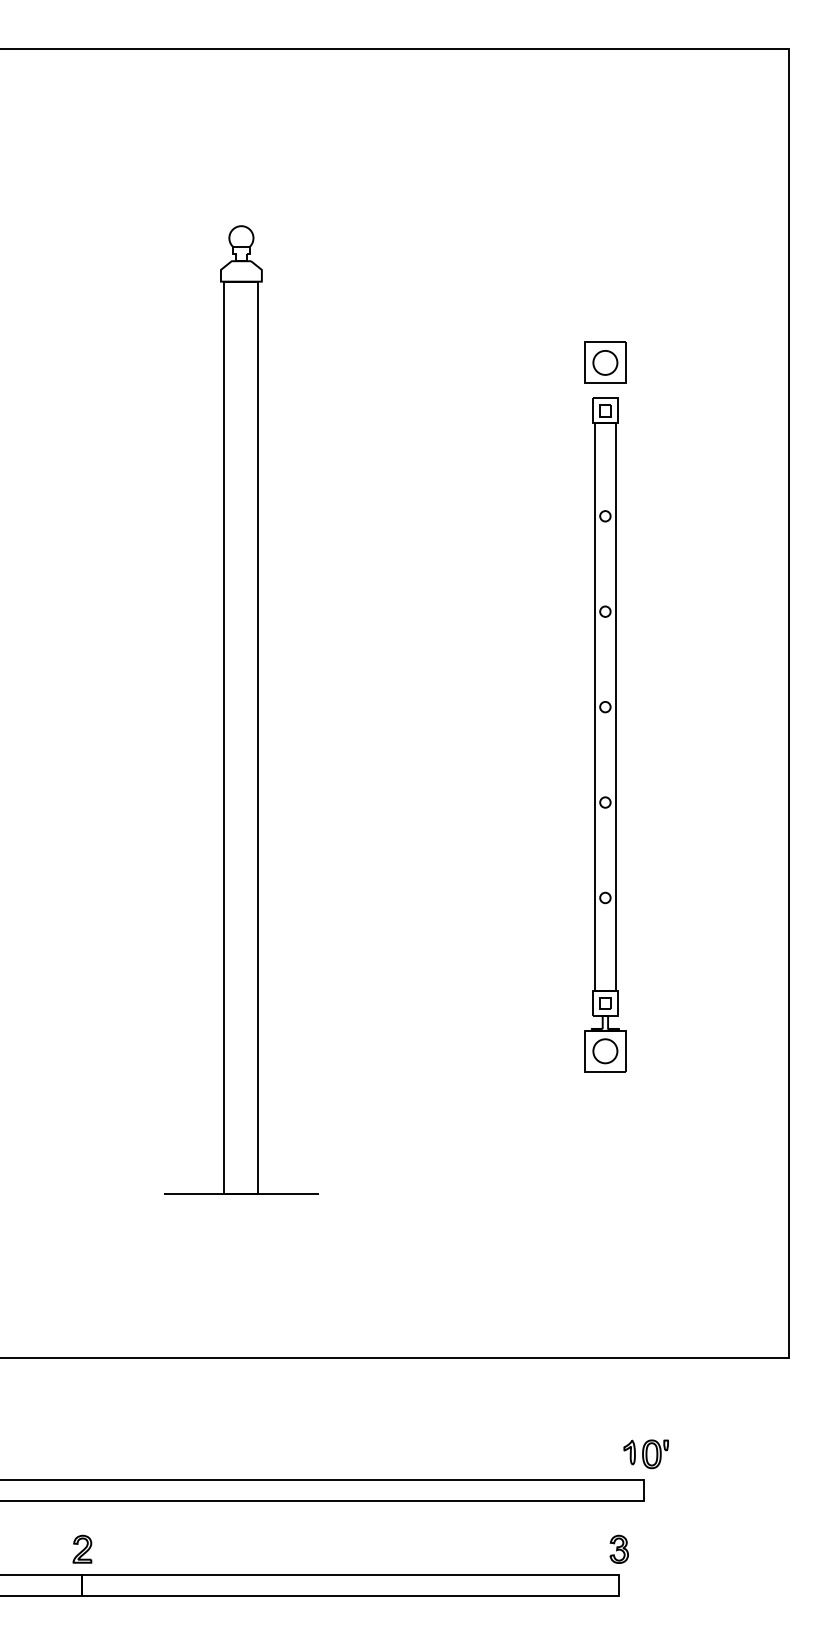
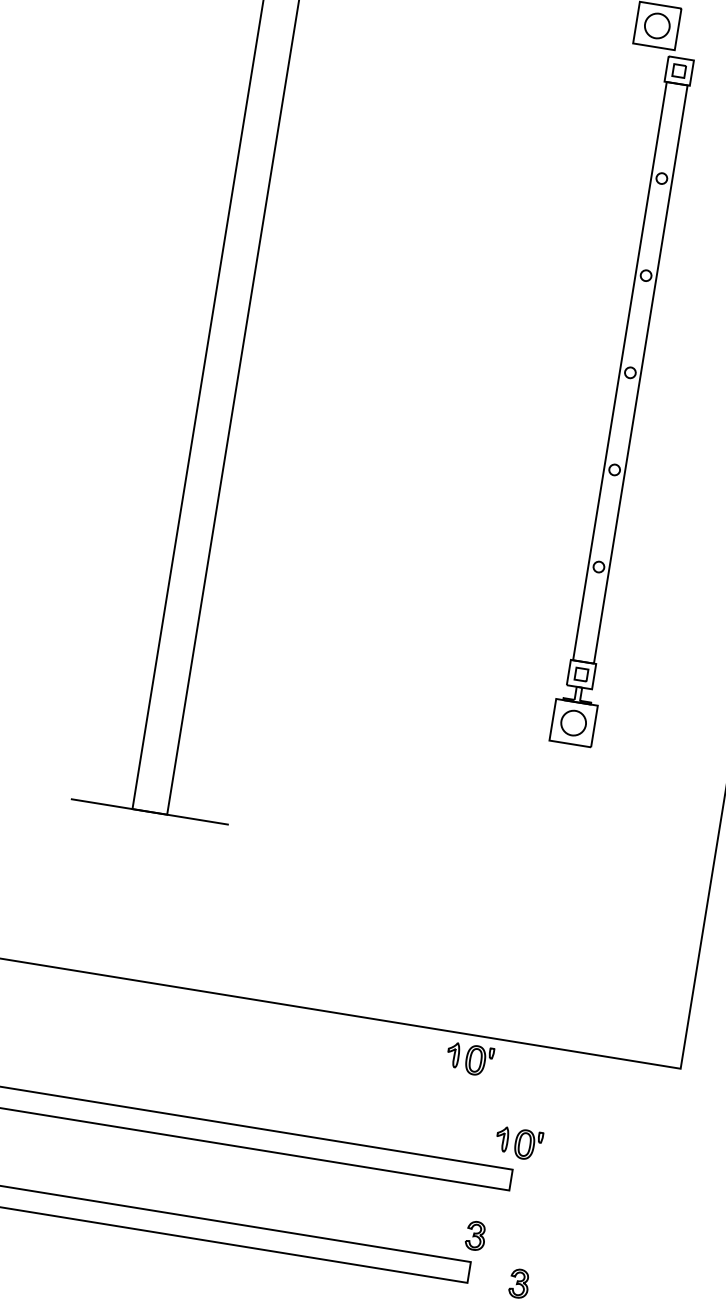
part: (605, 734) -> (625, 400), moved
part: (585, 1381) -> (469, 1059), added
part: (667, 1587) -> (518, 1282), added

